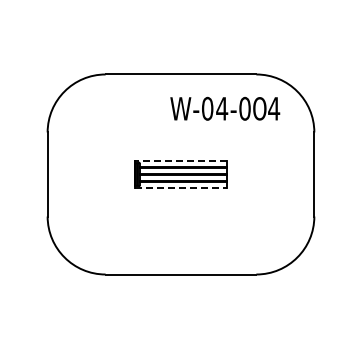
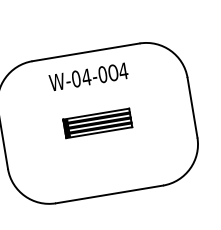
text: (225, 108) -> (88, 76), moved
line: (180, 161) -> (95, 114), dashed -> solid
line: (181, 187) -> (99, 132), dashed -> solid

